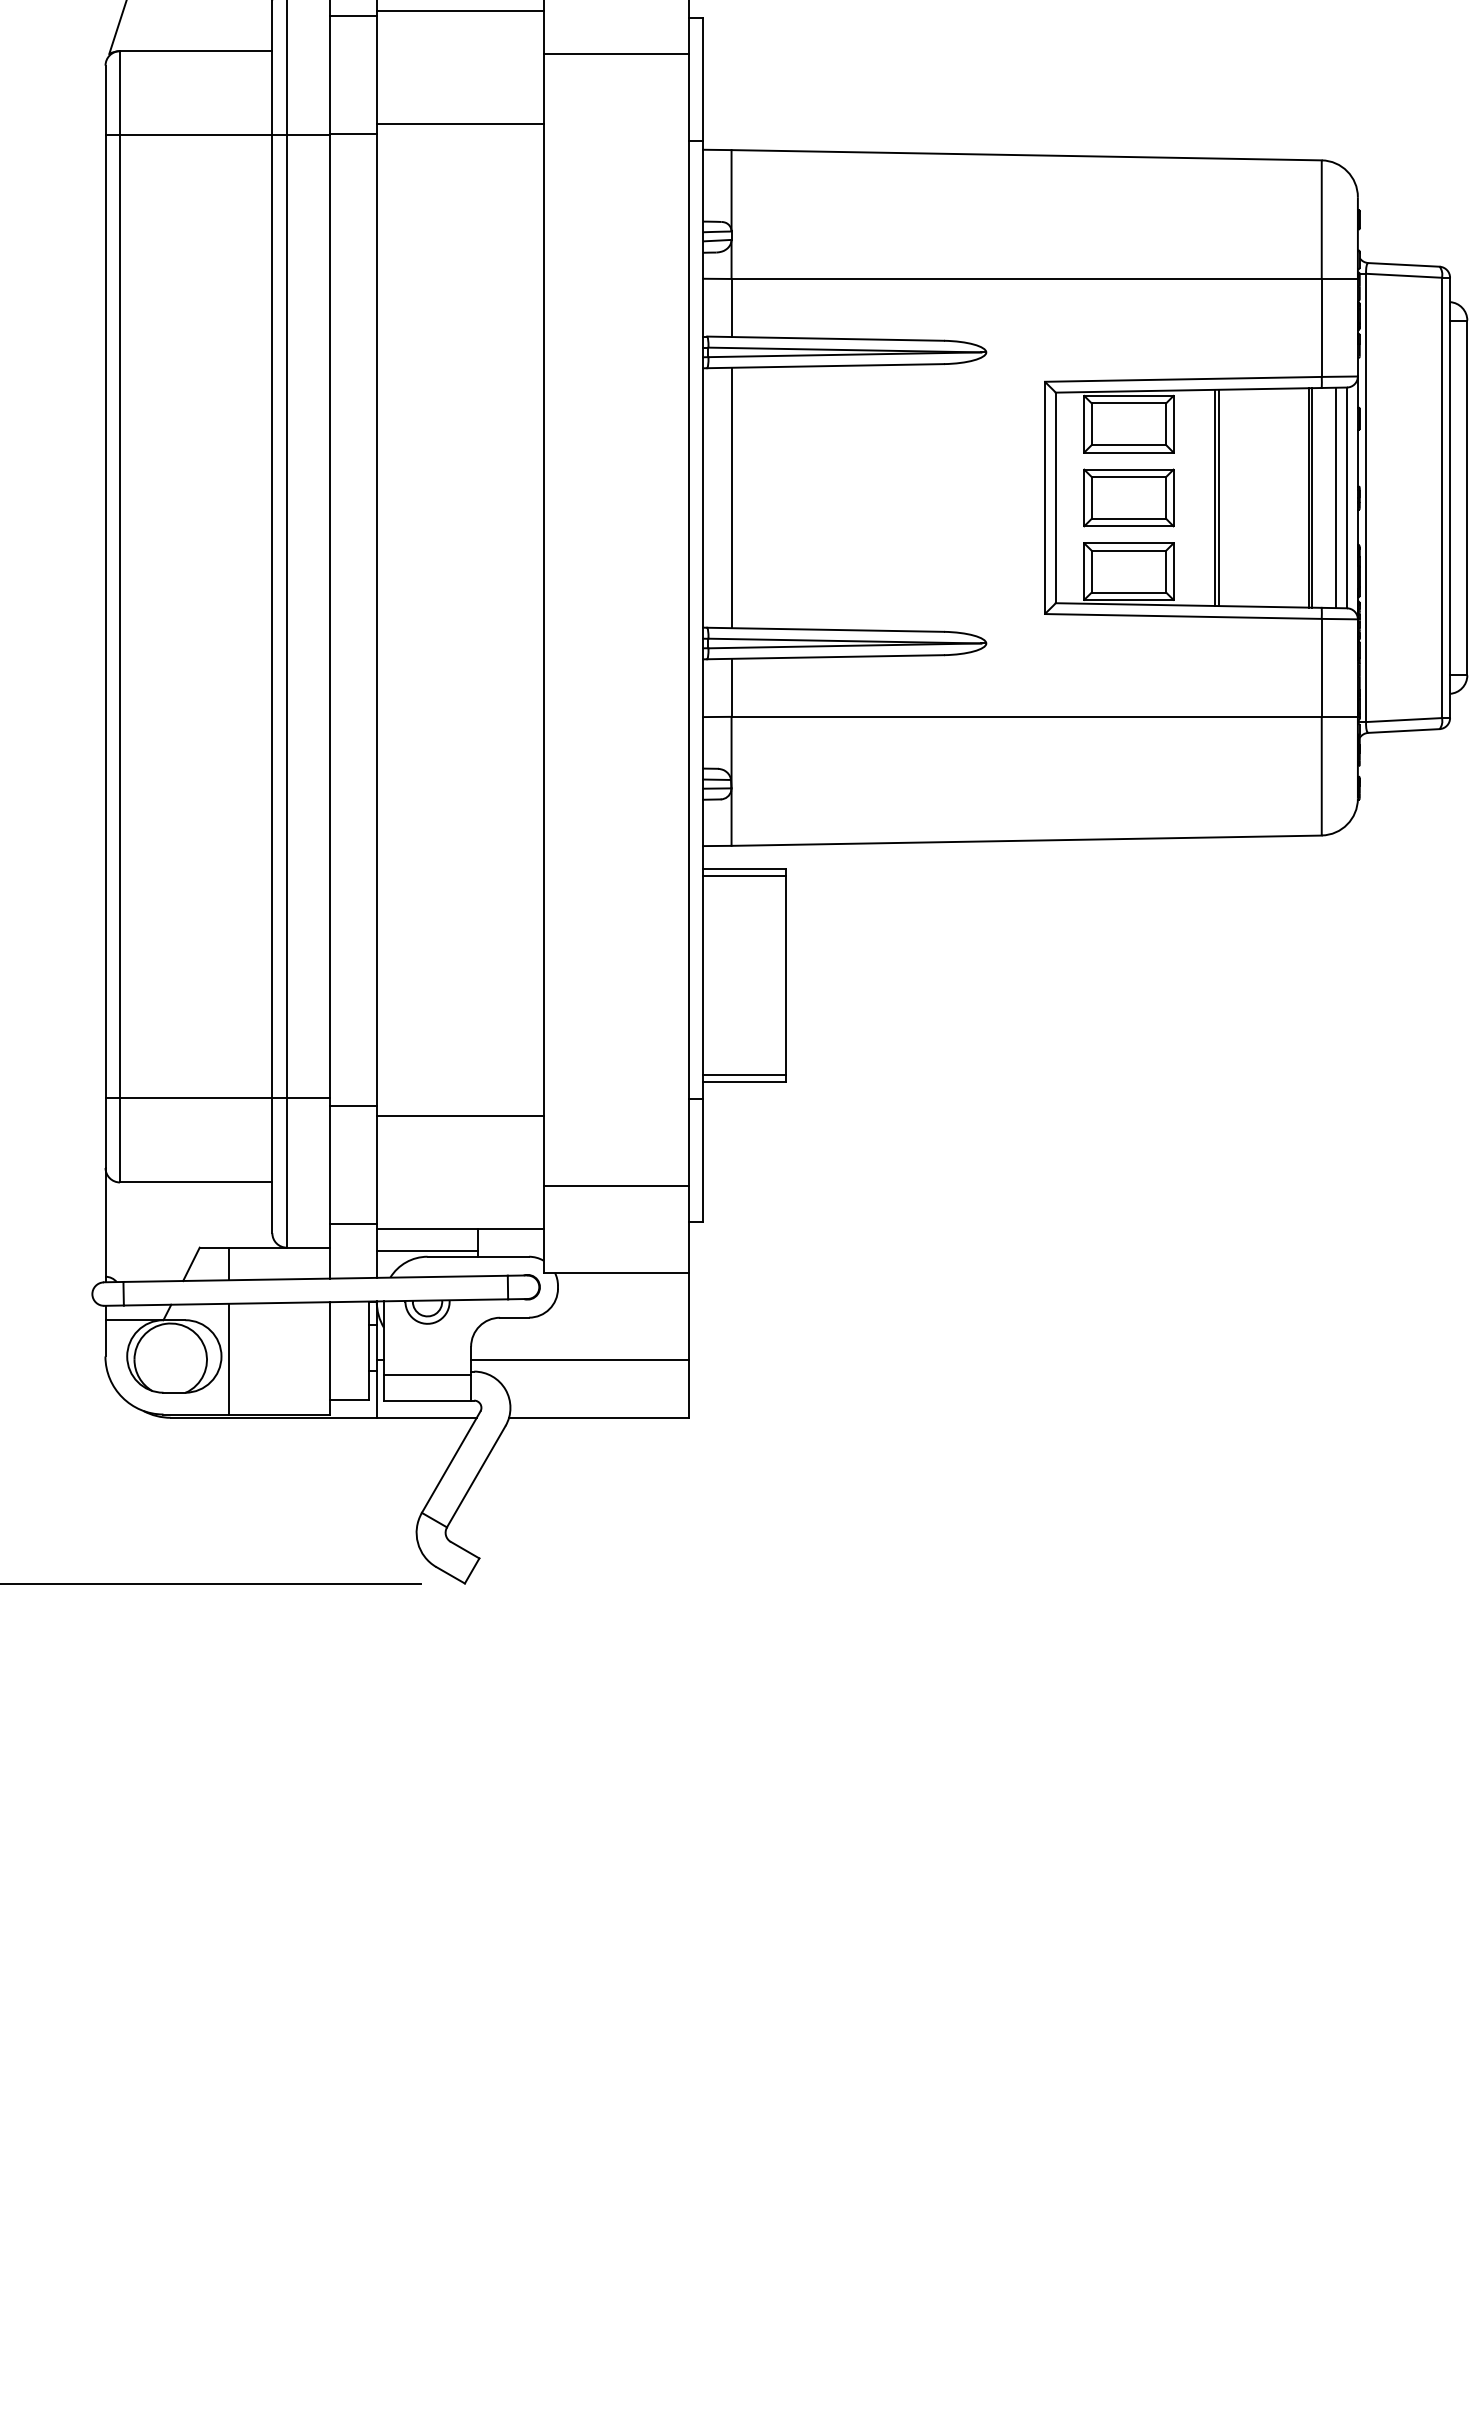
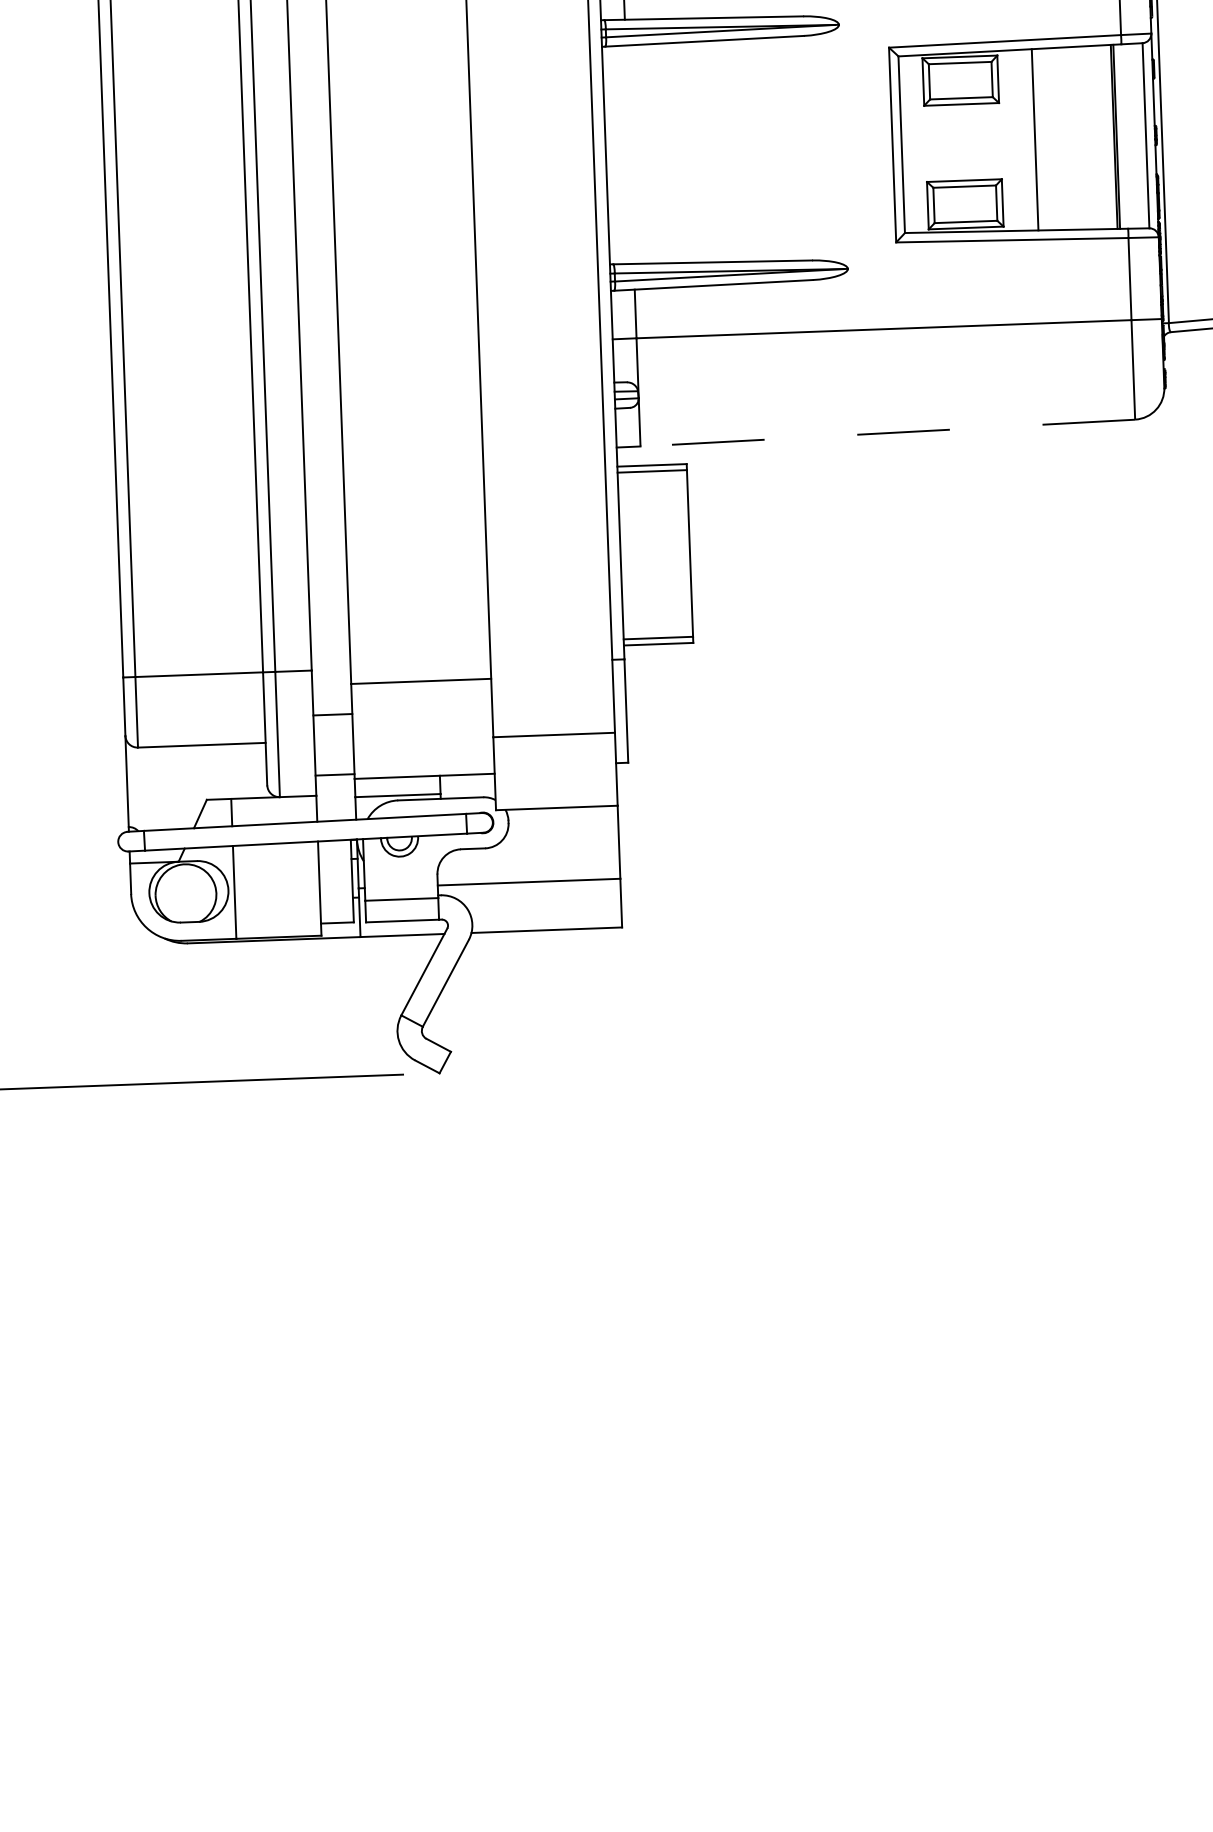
line: (731, 497) -> (629, 154), removed
part: (1128, 497) -> (962, 142), removed
line: (1219, 497) -> (1039, 139), removed
line: (1335, 497) -> (1136, 135), removed
line: (1026, 840) -> (887, 432), solid -> dashed
line: (353, 1105) -> (332, 714), moved

